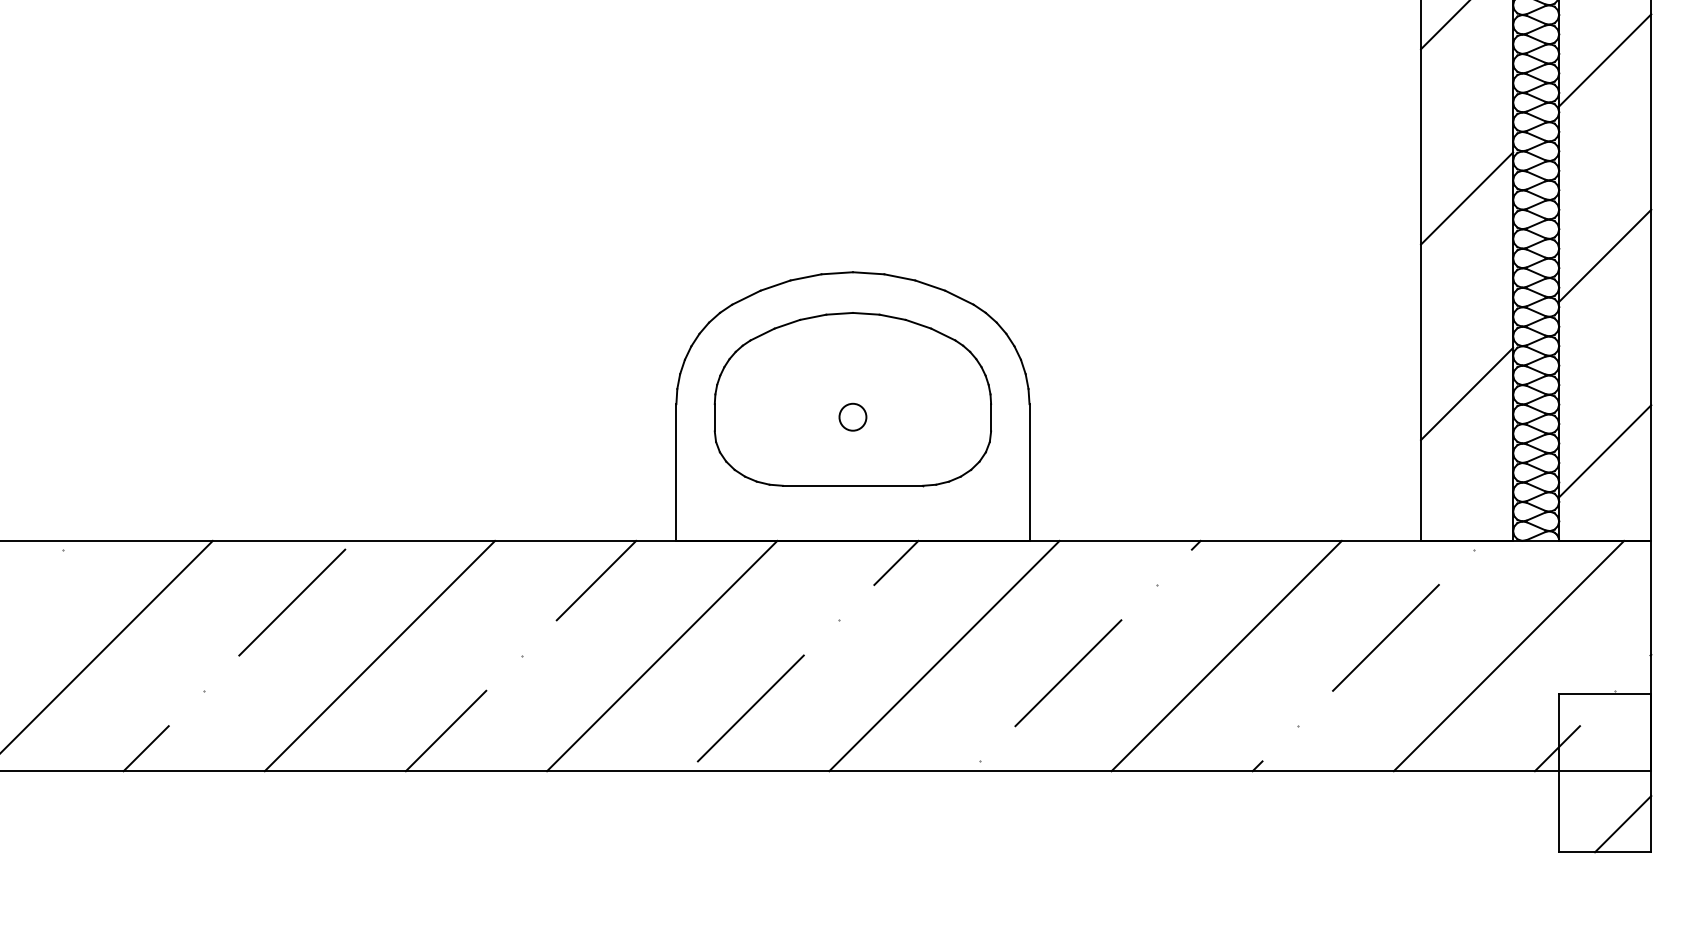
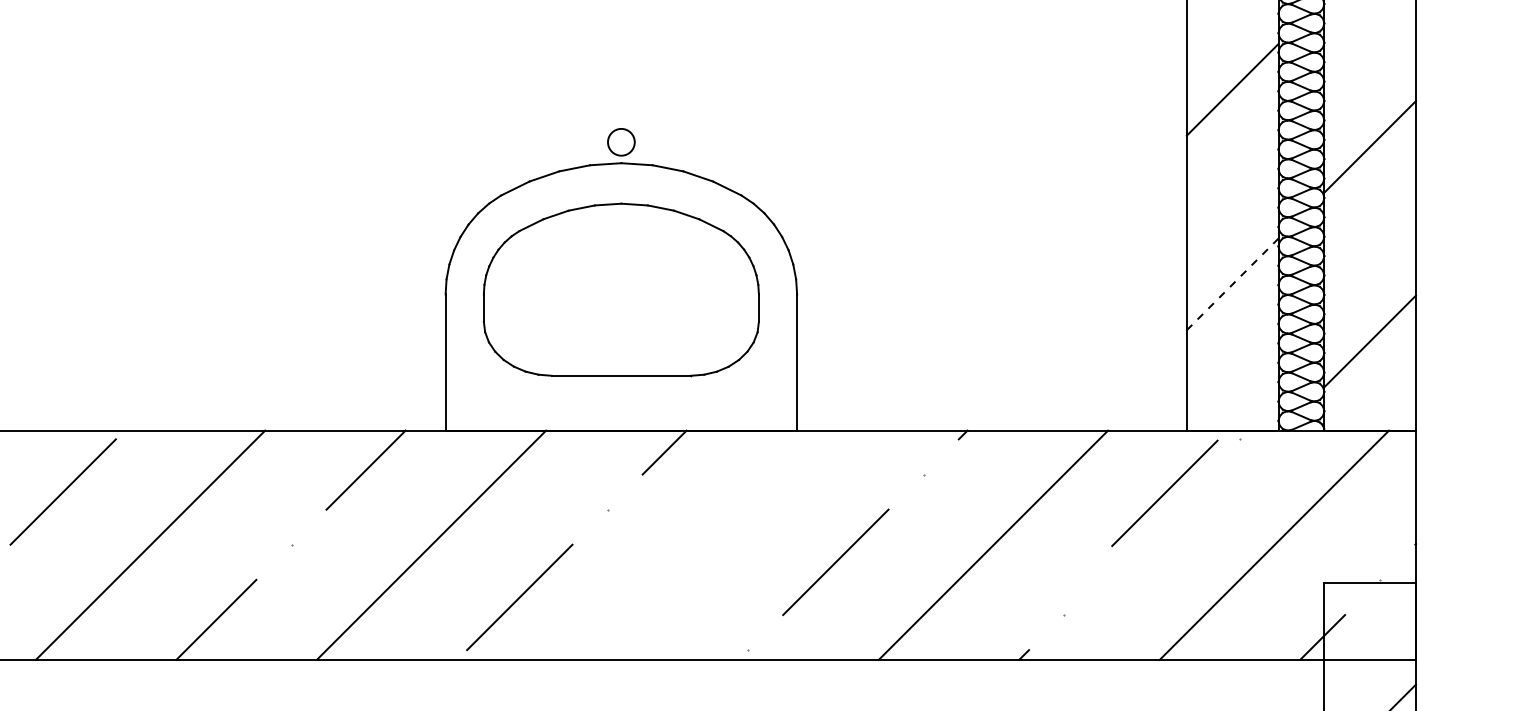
line: (1467, 393) -> (1233, 283), solid -> dashed
part: (852, 416) -> (620, 141), moved
line: (1385, 637) -> (1164, 492), moved
line: (944, 655) -> (712, 544), removed

